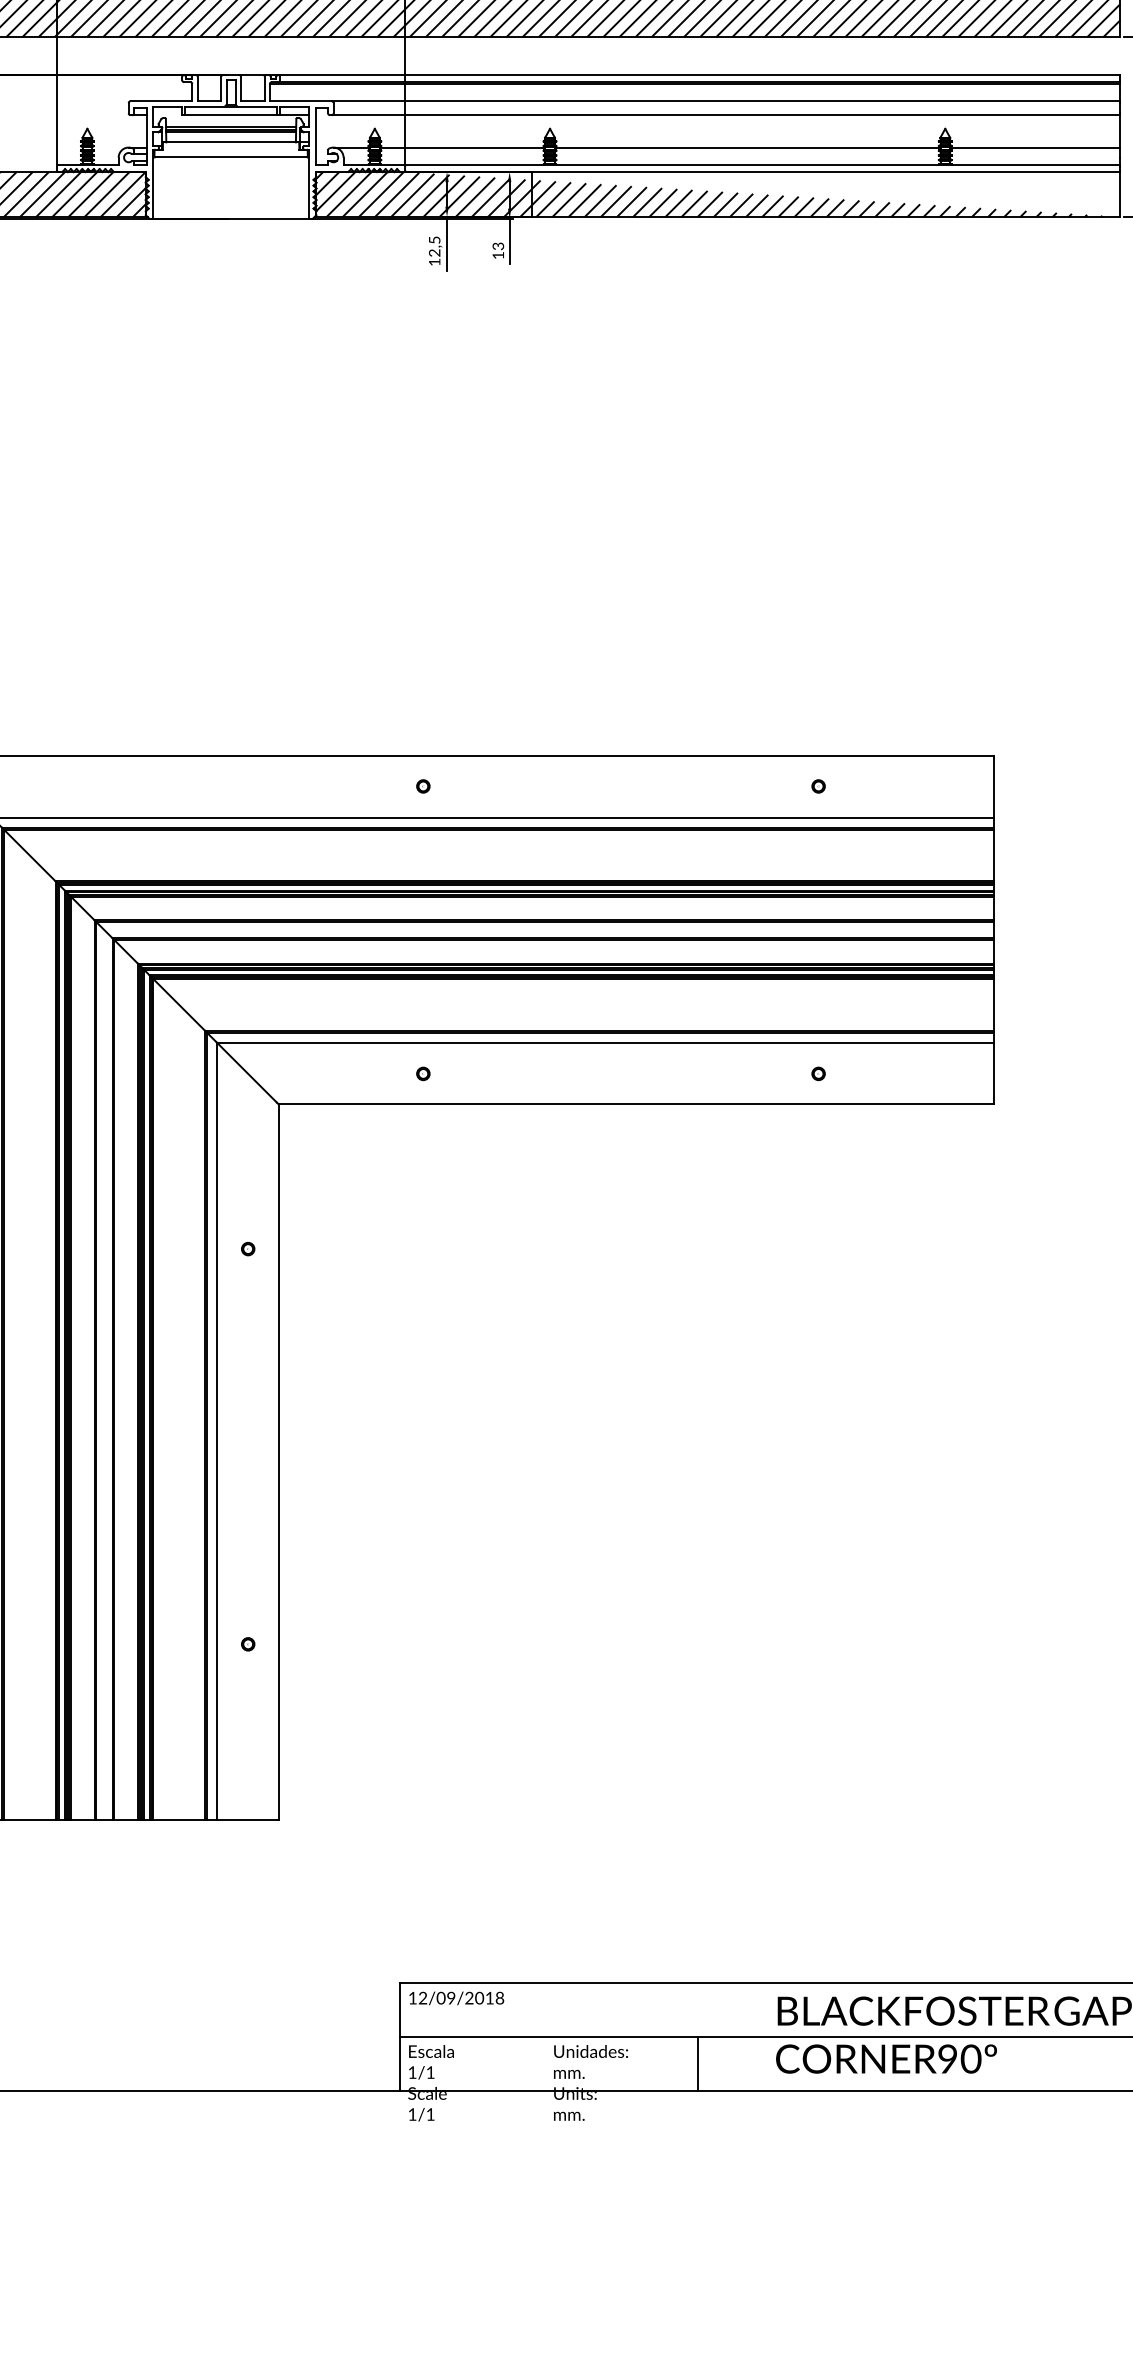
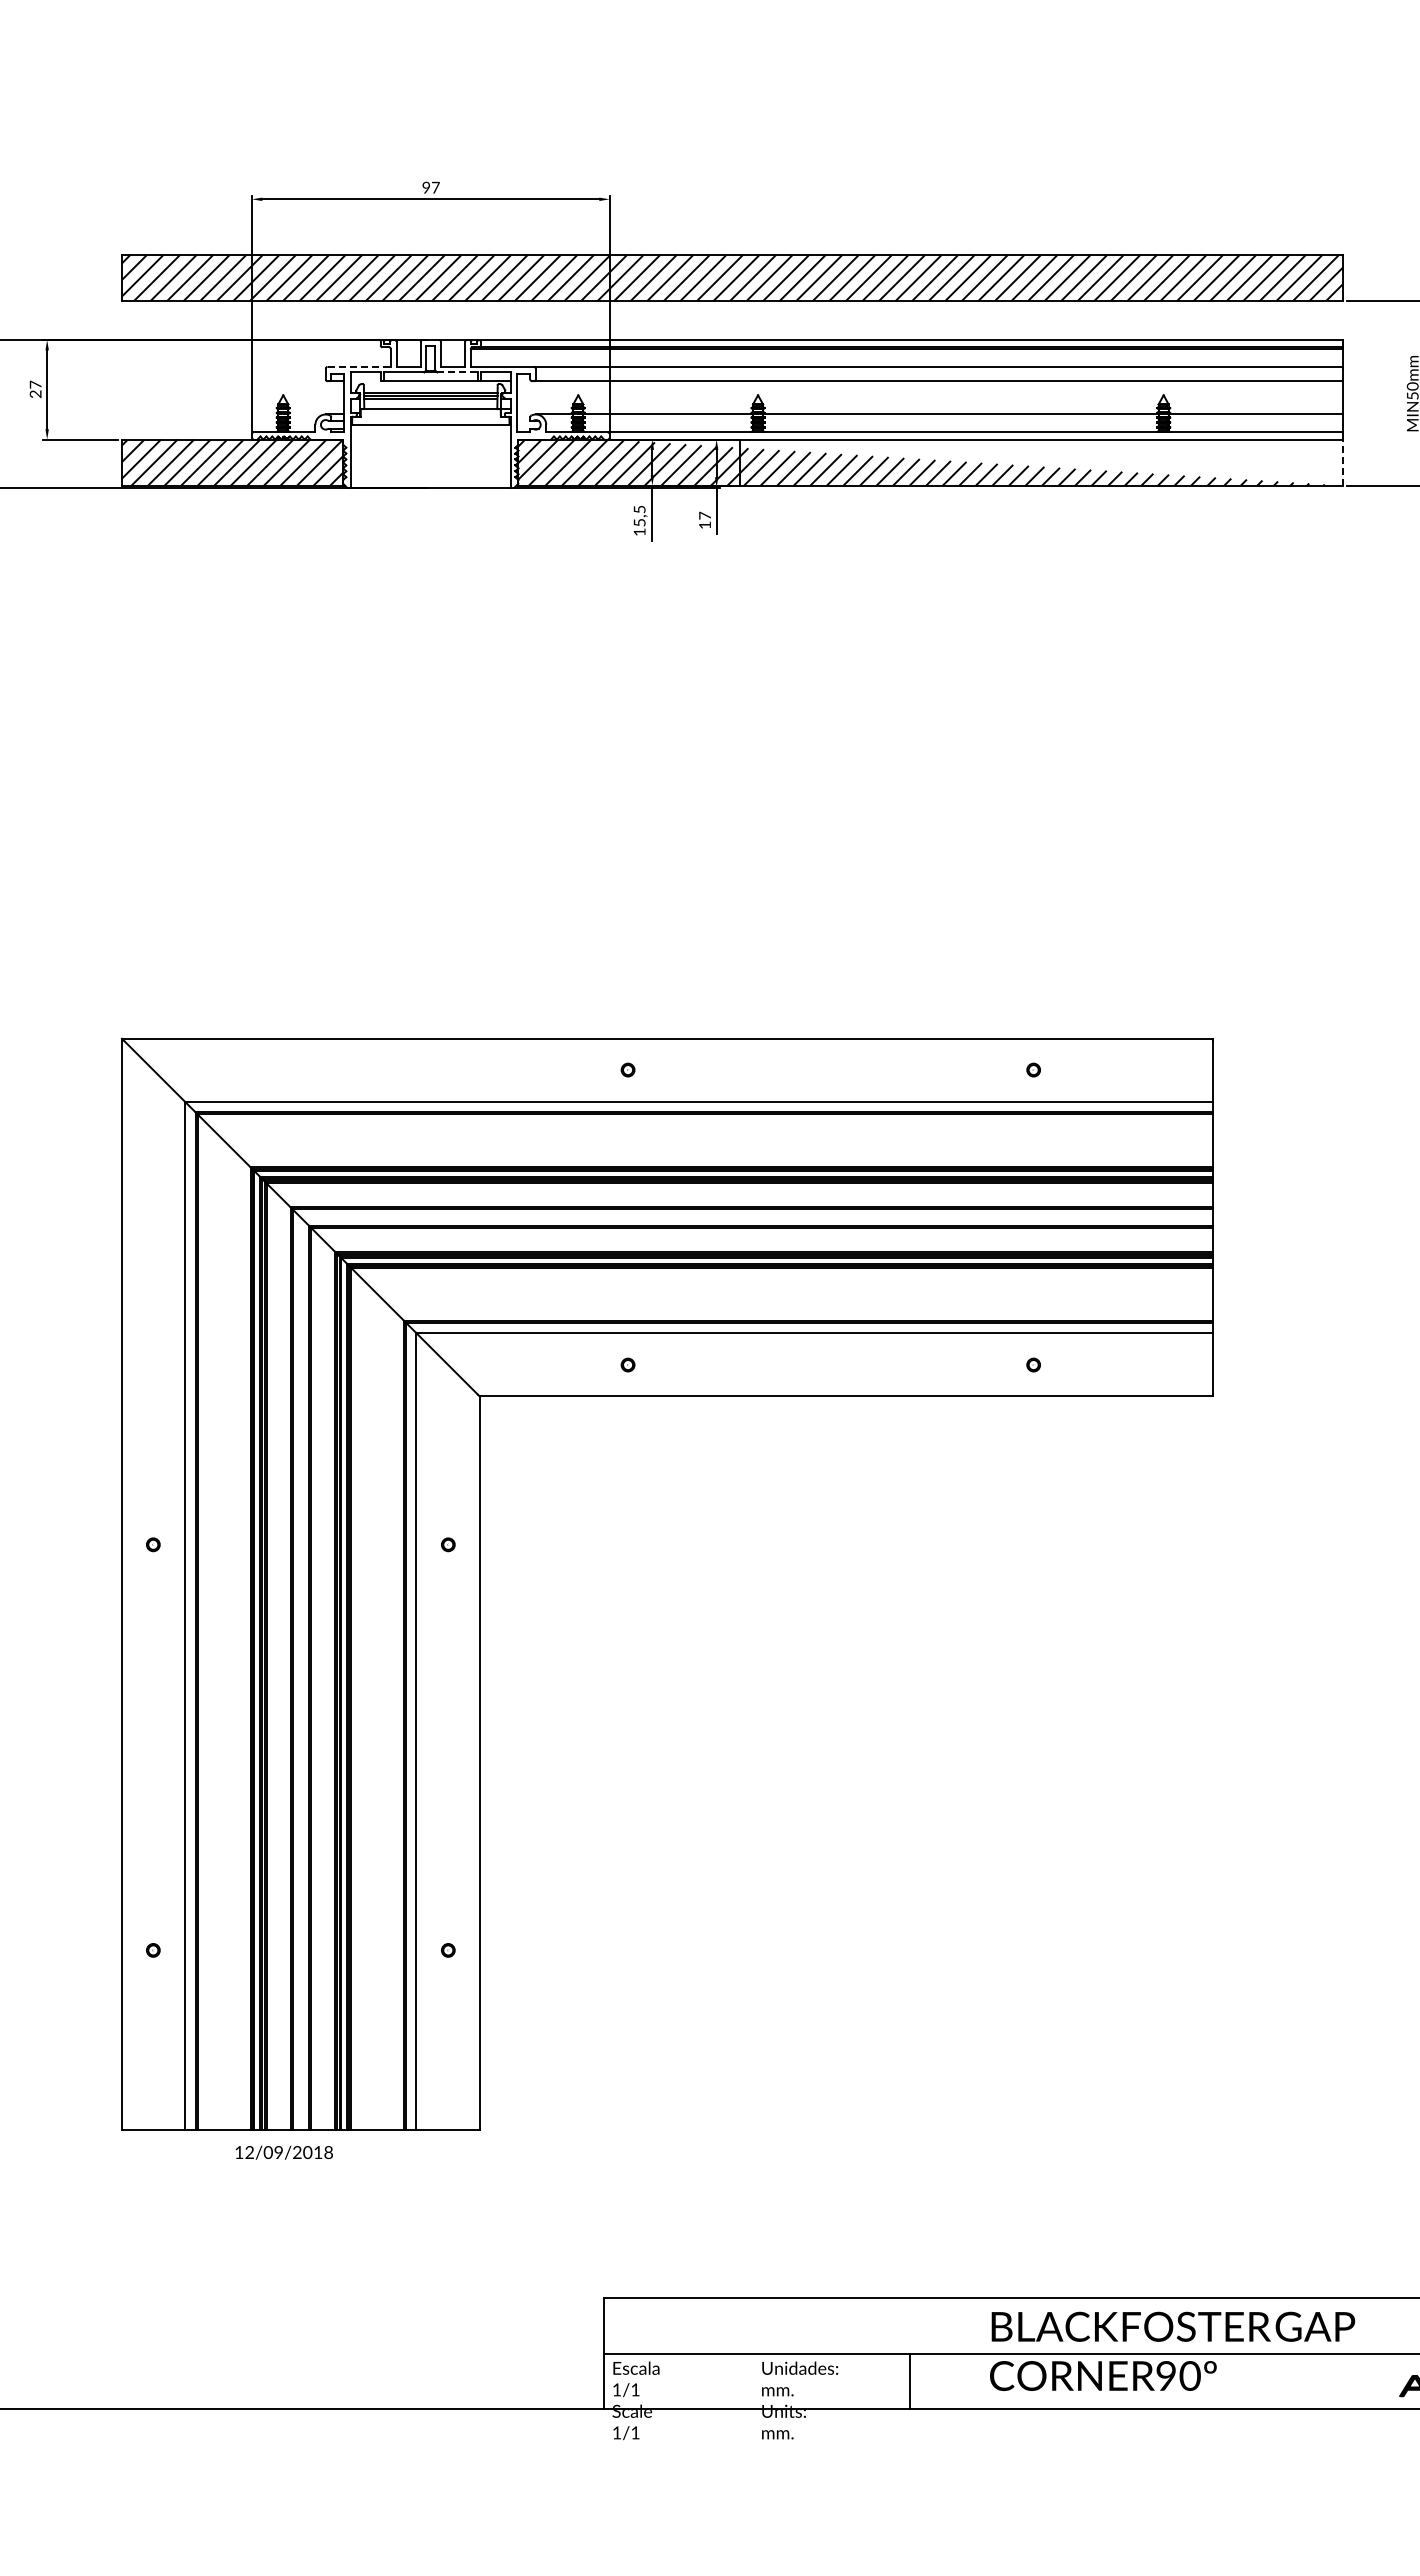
line: (161, 100) -> (359, 366), solid -> dashed
line: (258, 106) -> (458, 372), solid -> dashed
line: (1120, 194) -> (1343, 462), solid -> dashed
text: (497, 246) -> (704, 515), 13 -> 17
text: (434, 252) -> (639, 522), 12,5 -> 15,5
text: (455, 1998) -> (283, 2152), moved

